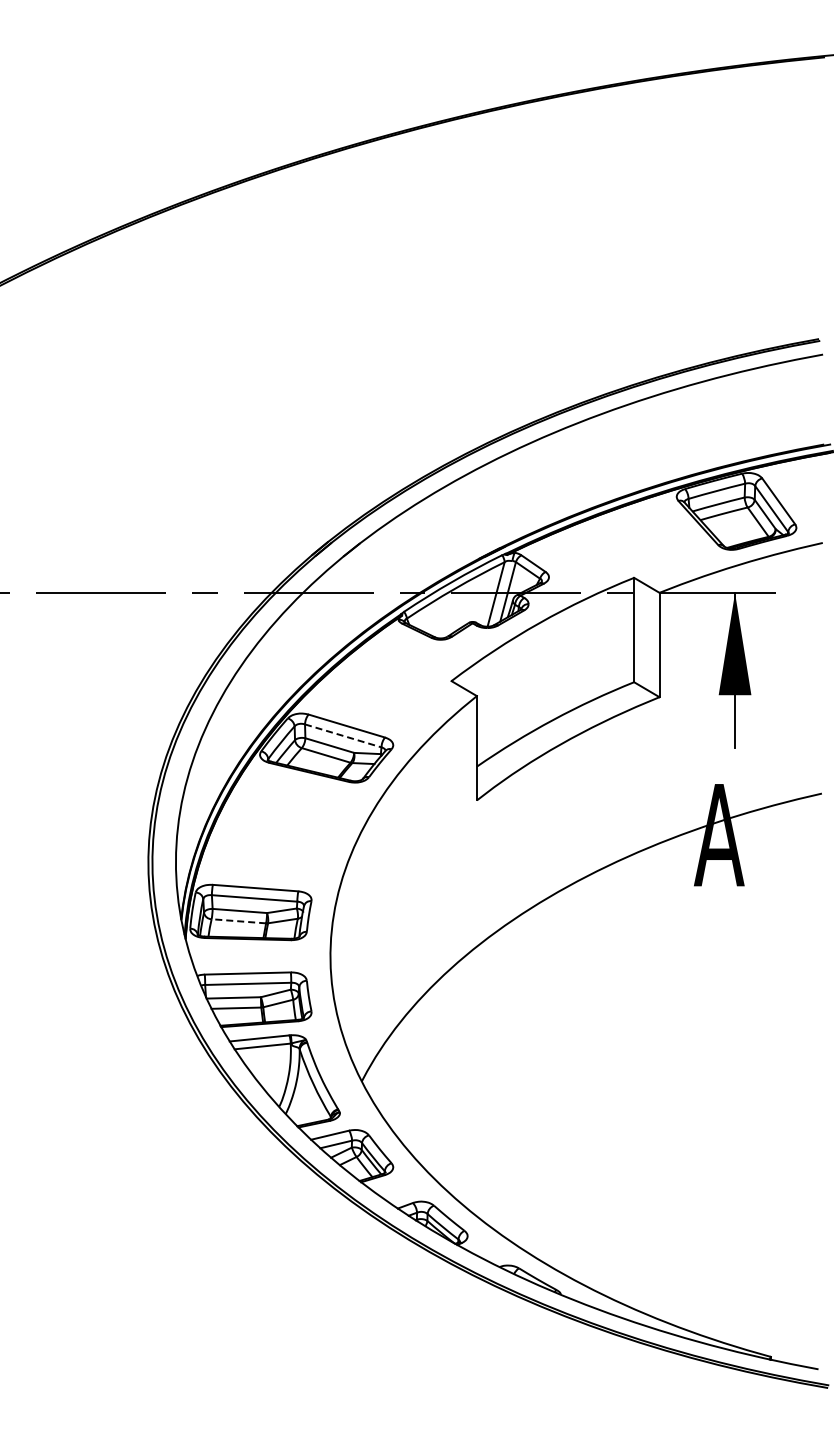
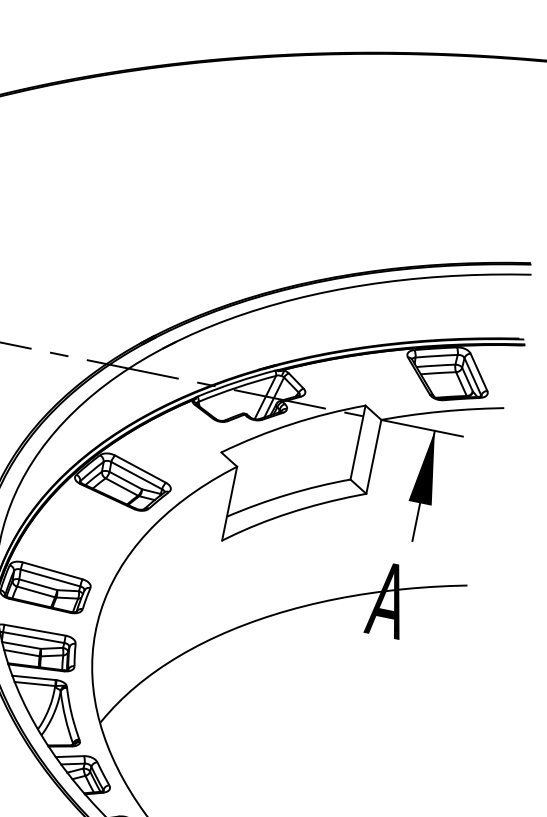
line: (343, 735) -> (136, 475), dashed -> solid
line: (238, 921) -> (35, 592), dashed -> solid

